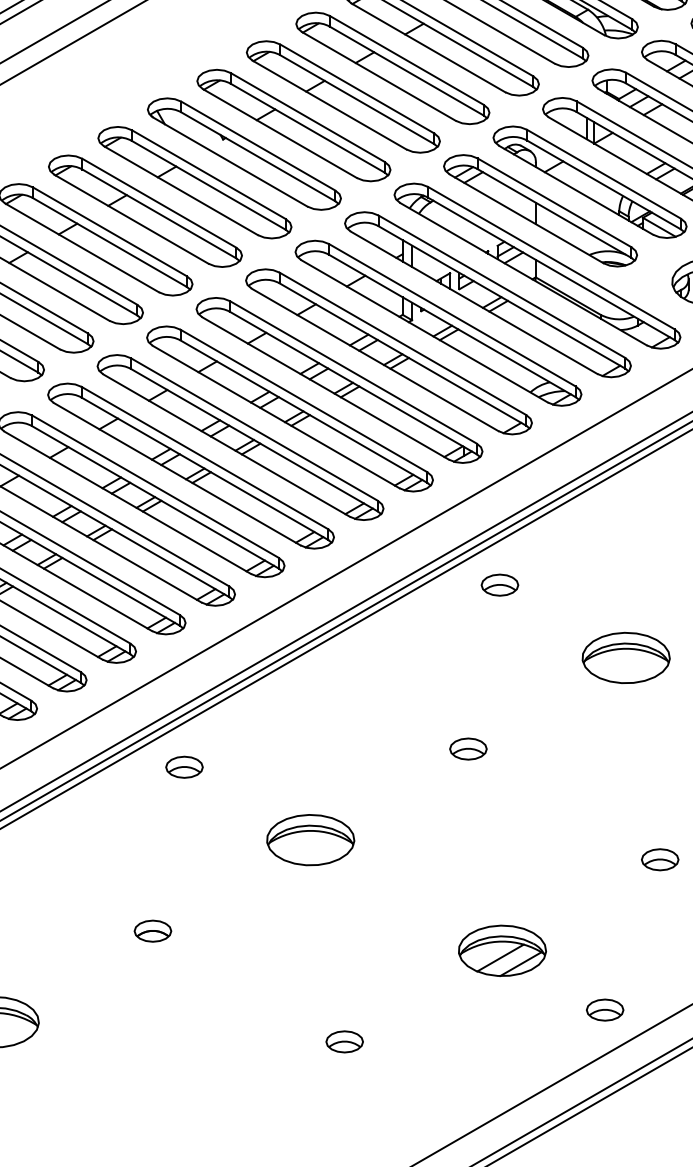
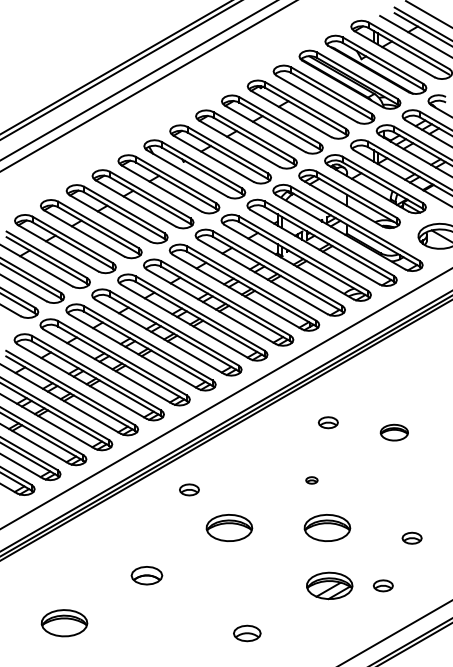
part: (498, 584) -> (327, 422), moved
part: (626, 657) -> (394, 432), size x0.6
part: (467, 749) -> (311, 480), size x0.6
part: (184, 766) -> (189, 489), moved
part: (498, 839) -> (327, 527), added
part: (152, 930) -> (146, 575), size x1.6
part: (603, 1009) -> (382, 585), moved
part: (343, 1041) -> (246, 633), size x1.4

